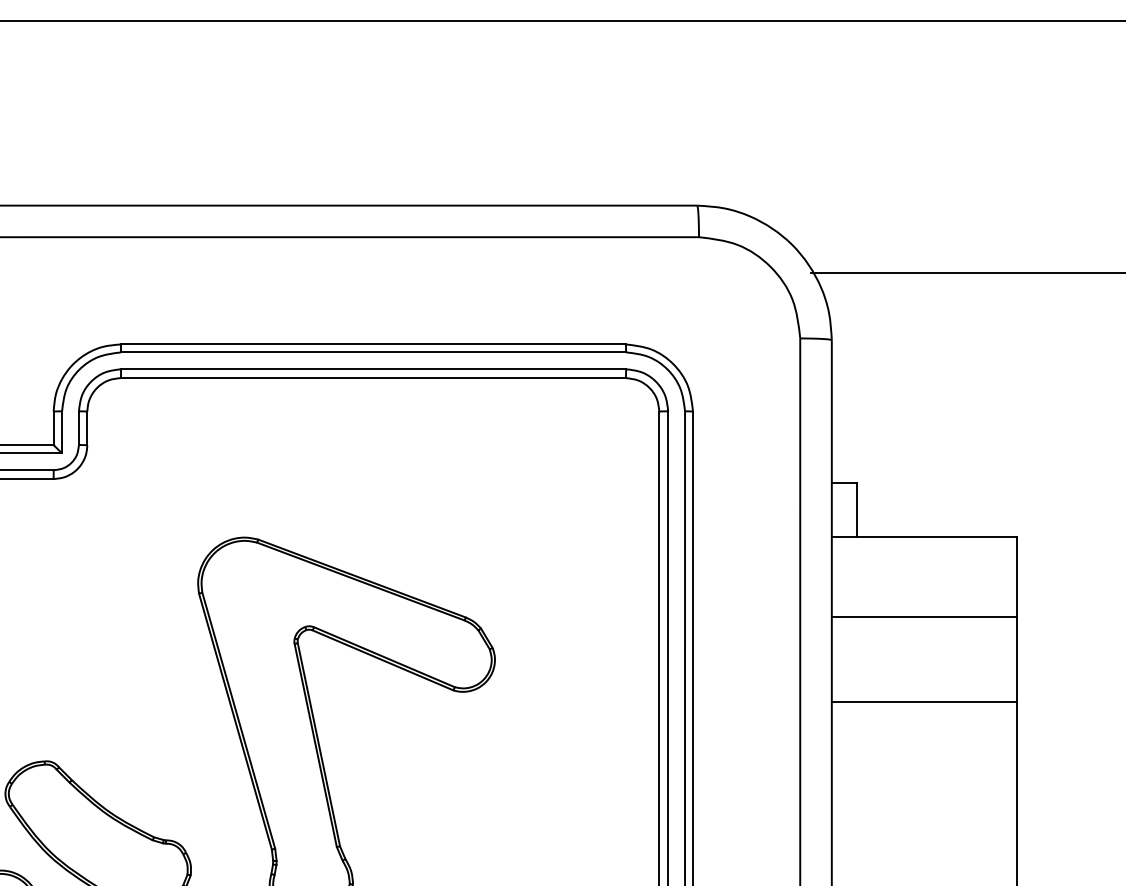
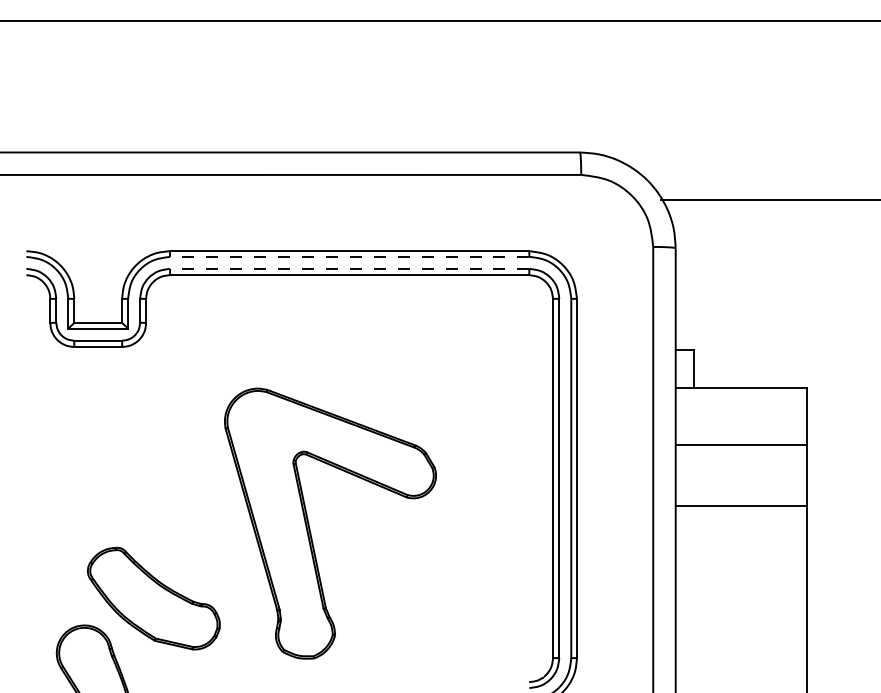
line: (373, 351) -> (349, 256), solid -> dashed
line: (373, 368) -> (349, 268), solid -> dashed

